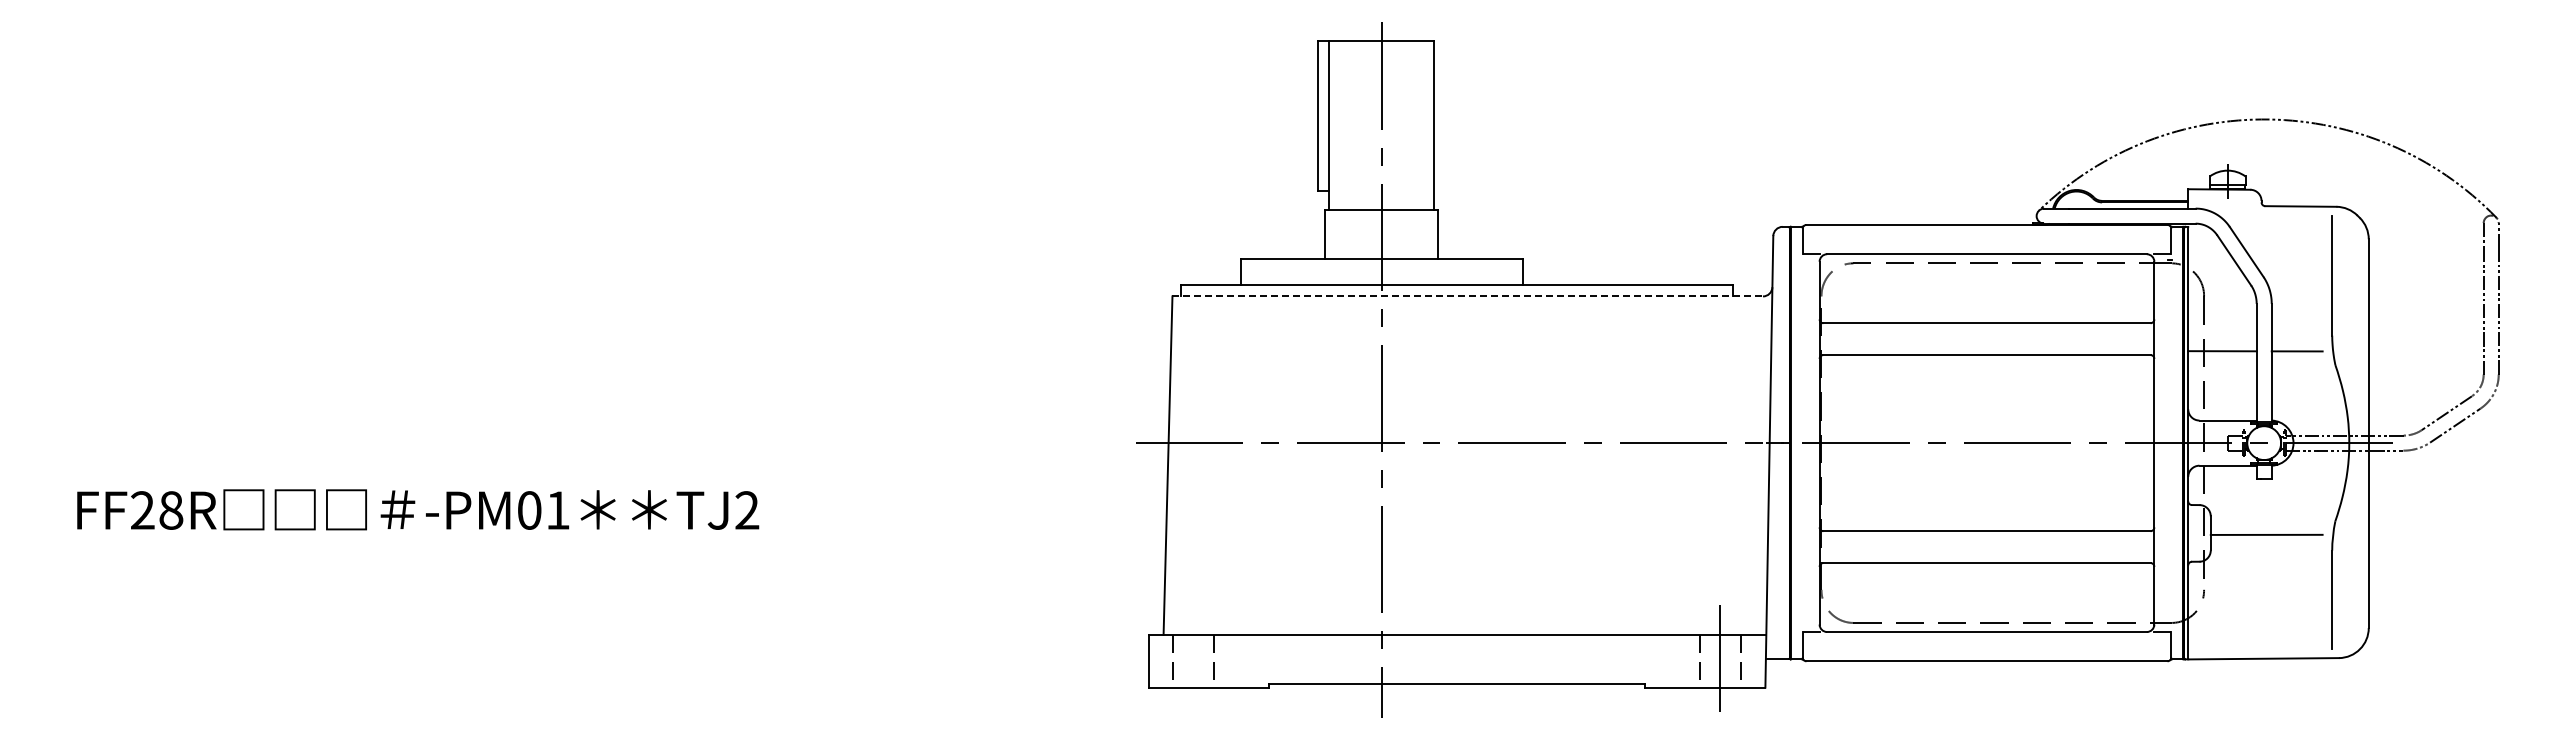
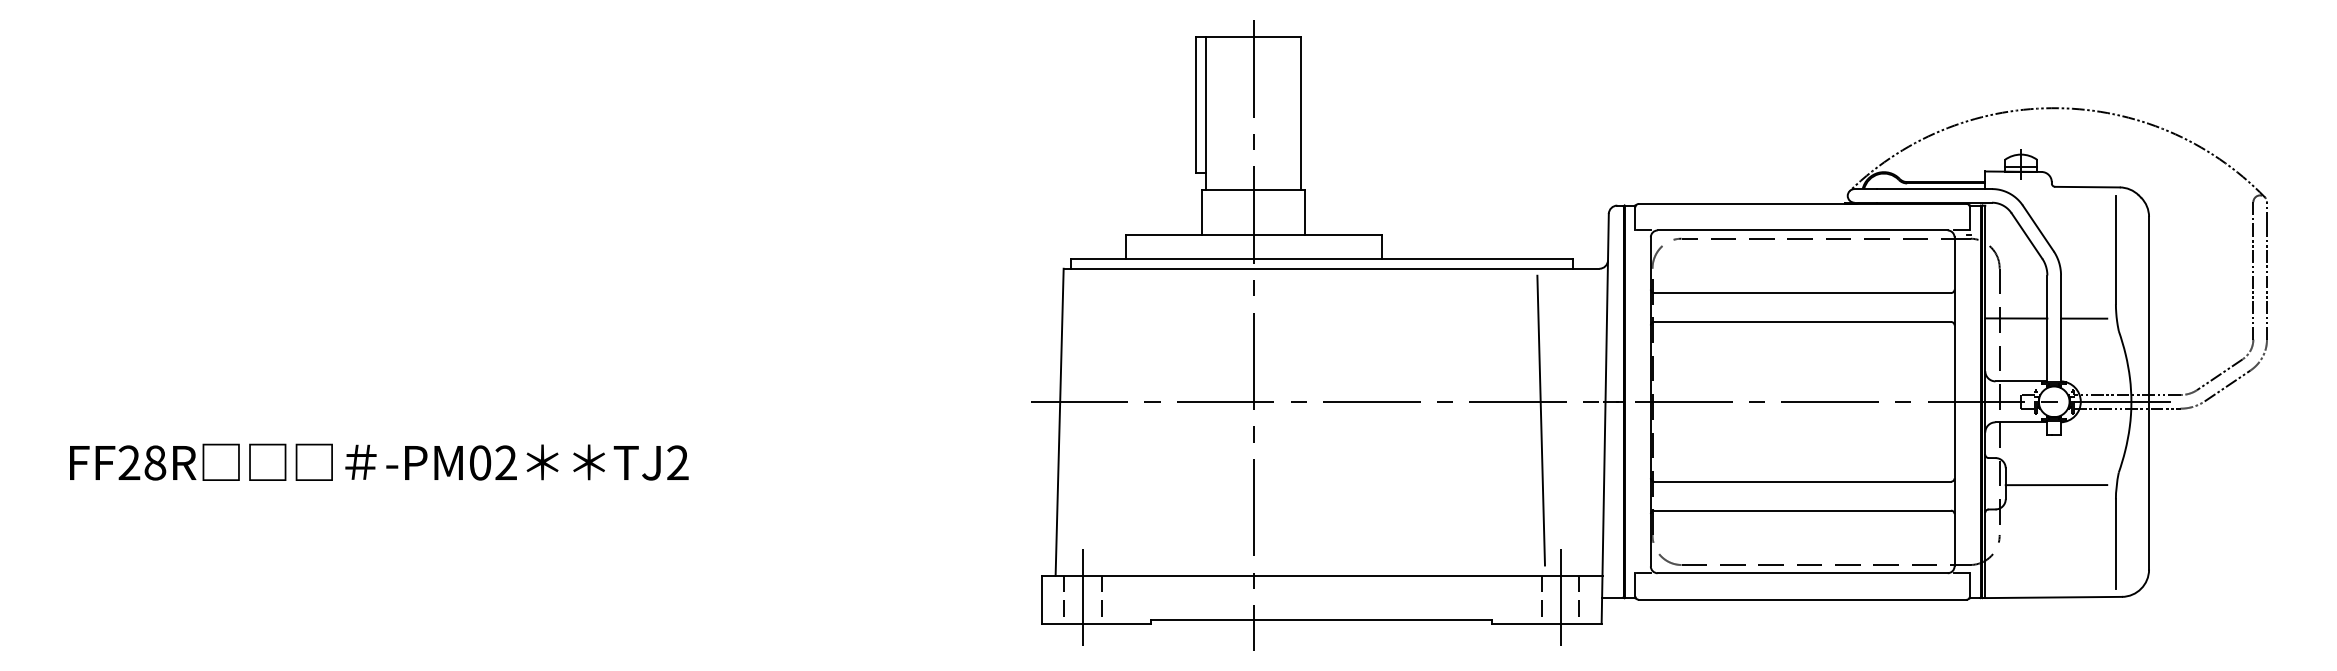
line: (1468, 296) -> (1332, 268), dashed -> solid
line: (1698, 463) -> (1540, 420), added
text: (557, 510) -> (505, 462), -PM01 -> -PM02
line: (1193, 660) -> (1082, 599), added

